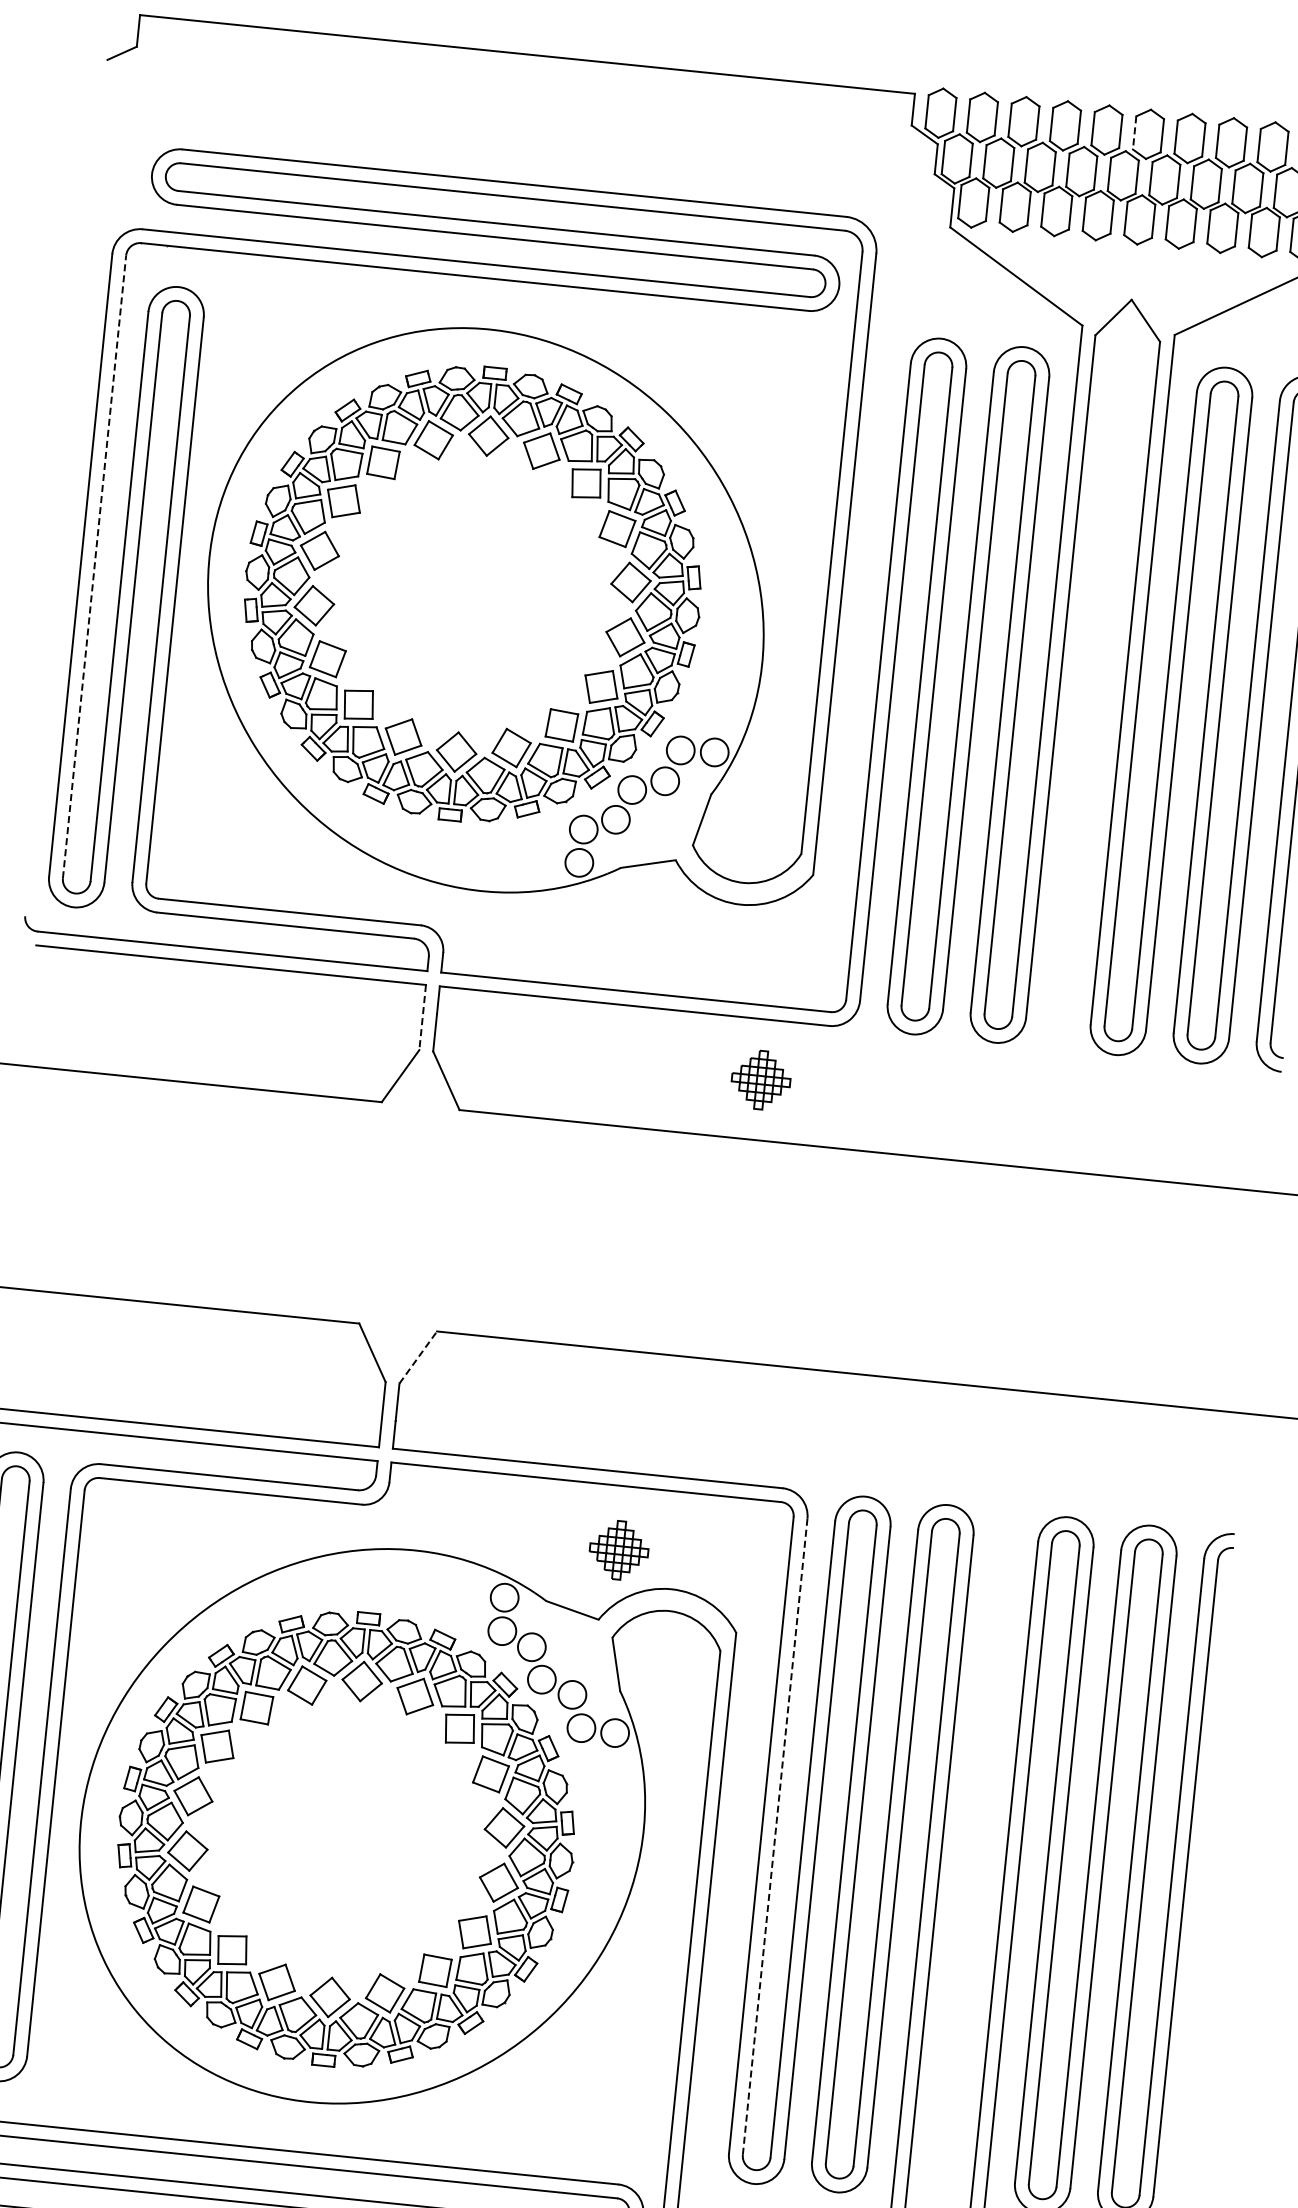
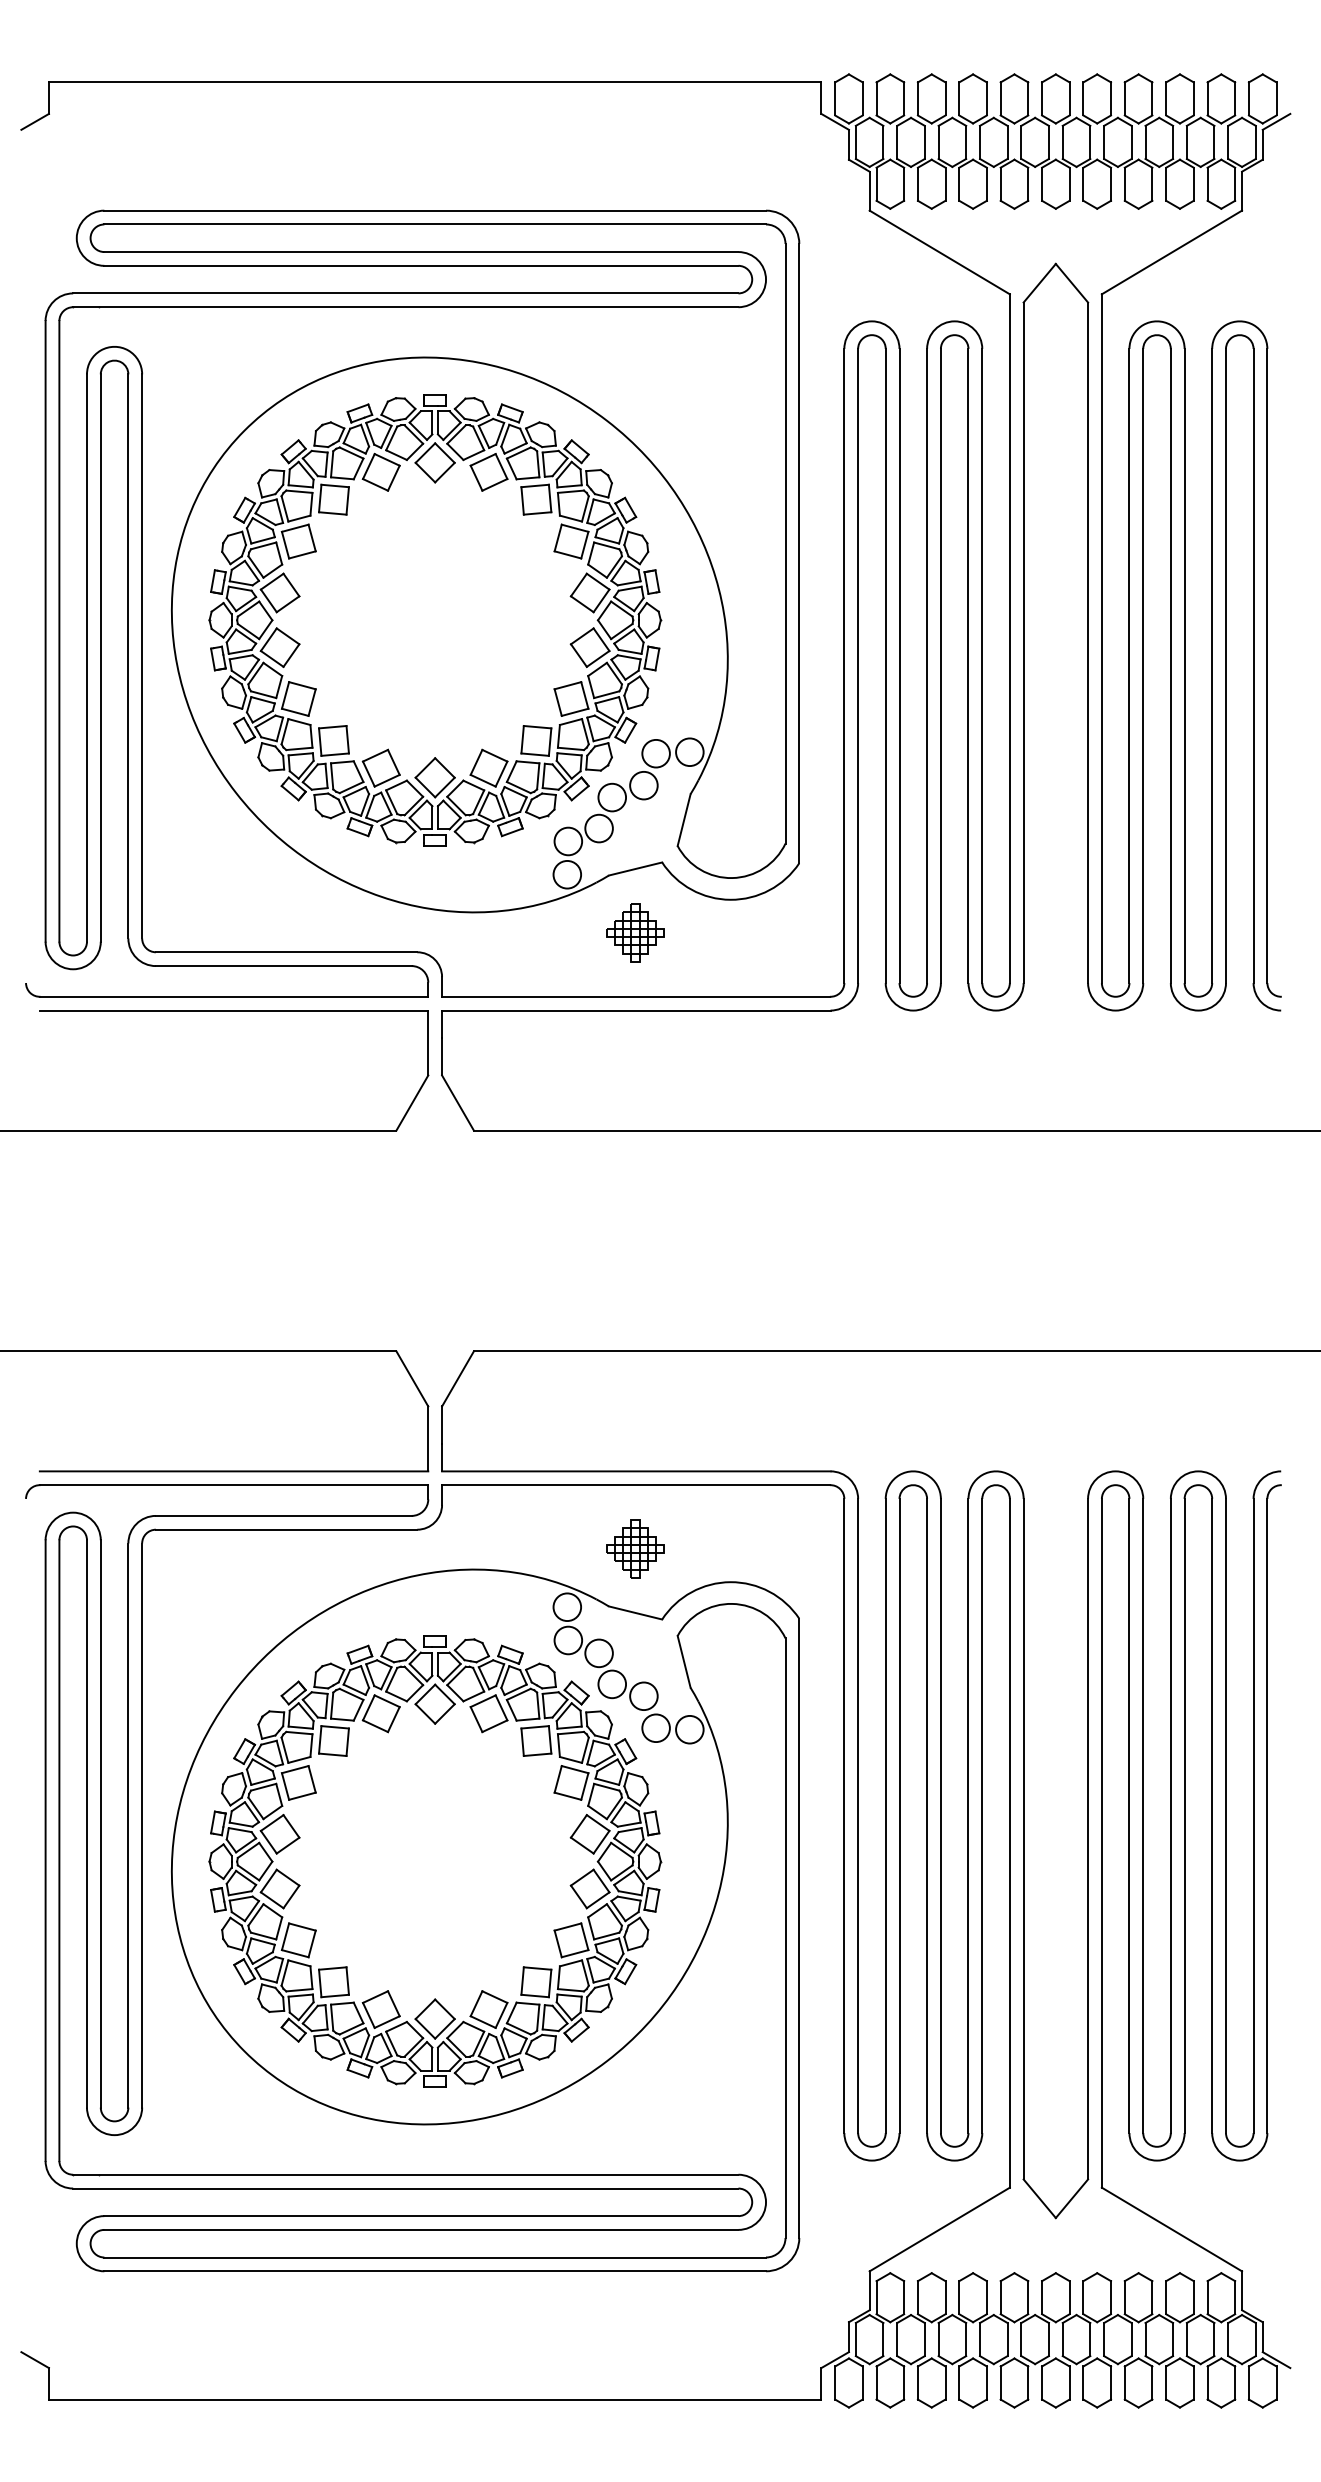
line: (1135, 132) -> (1042, 98), dashed -> solid
line: (94, 566) -> (59, 630), dashed -> solid
line: (422, 1018) -> (428, 1043), dashed -> solid
part: (761, 1079) -> (635, 932), moved
line: (418, 1357) -> (458, 1378), dashed -> solid
part: (619, 1549) -> (635, 1548), moved
line: (775, 1837) -> (858, 1816), dashed -> solid

